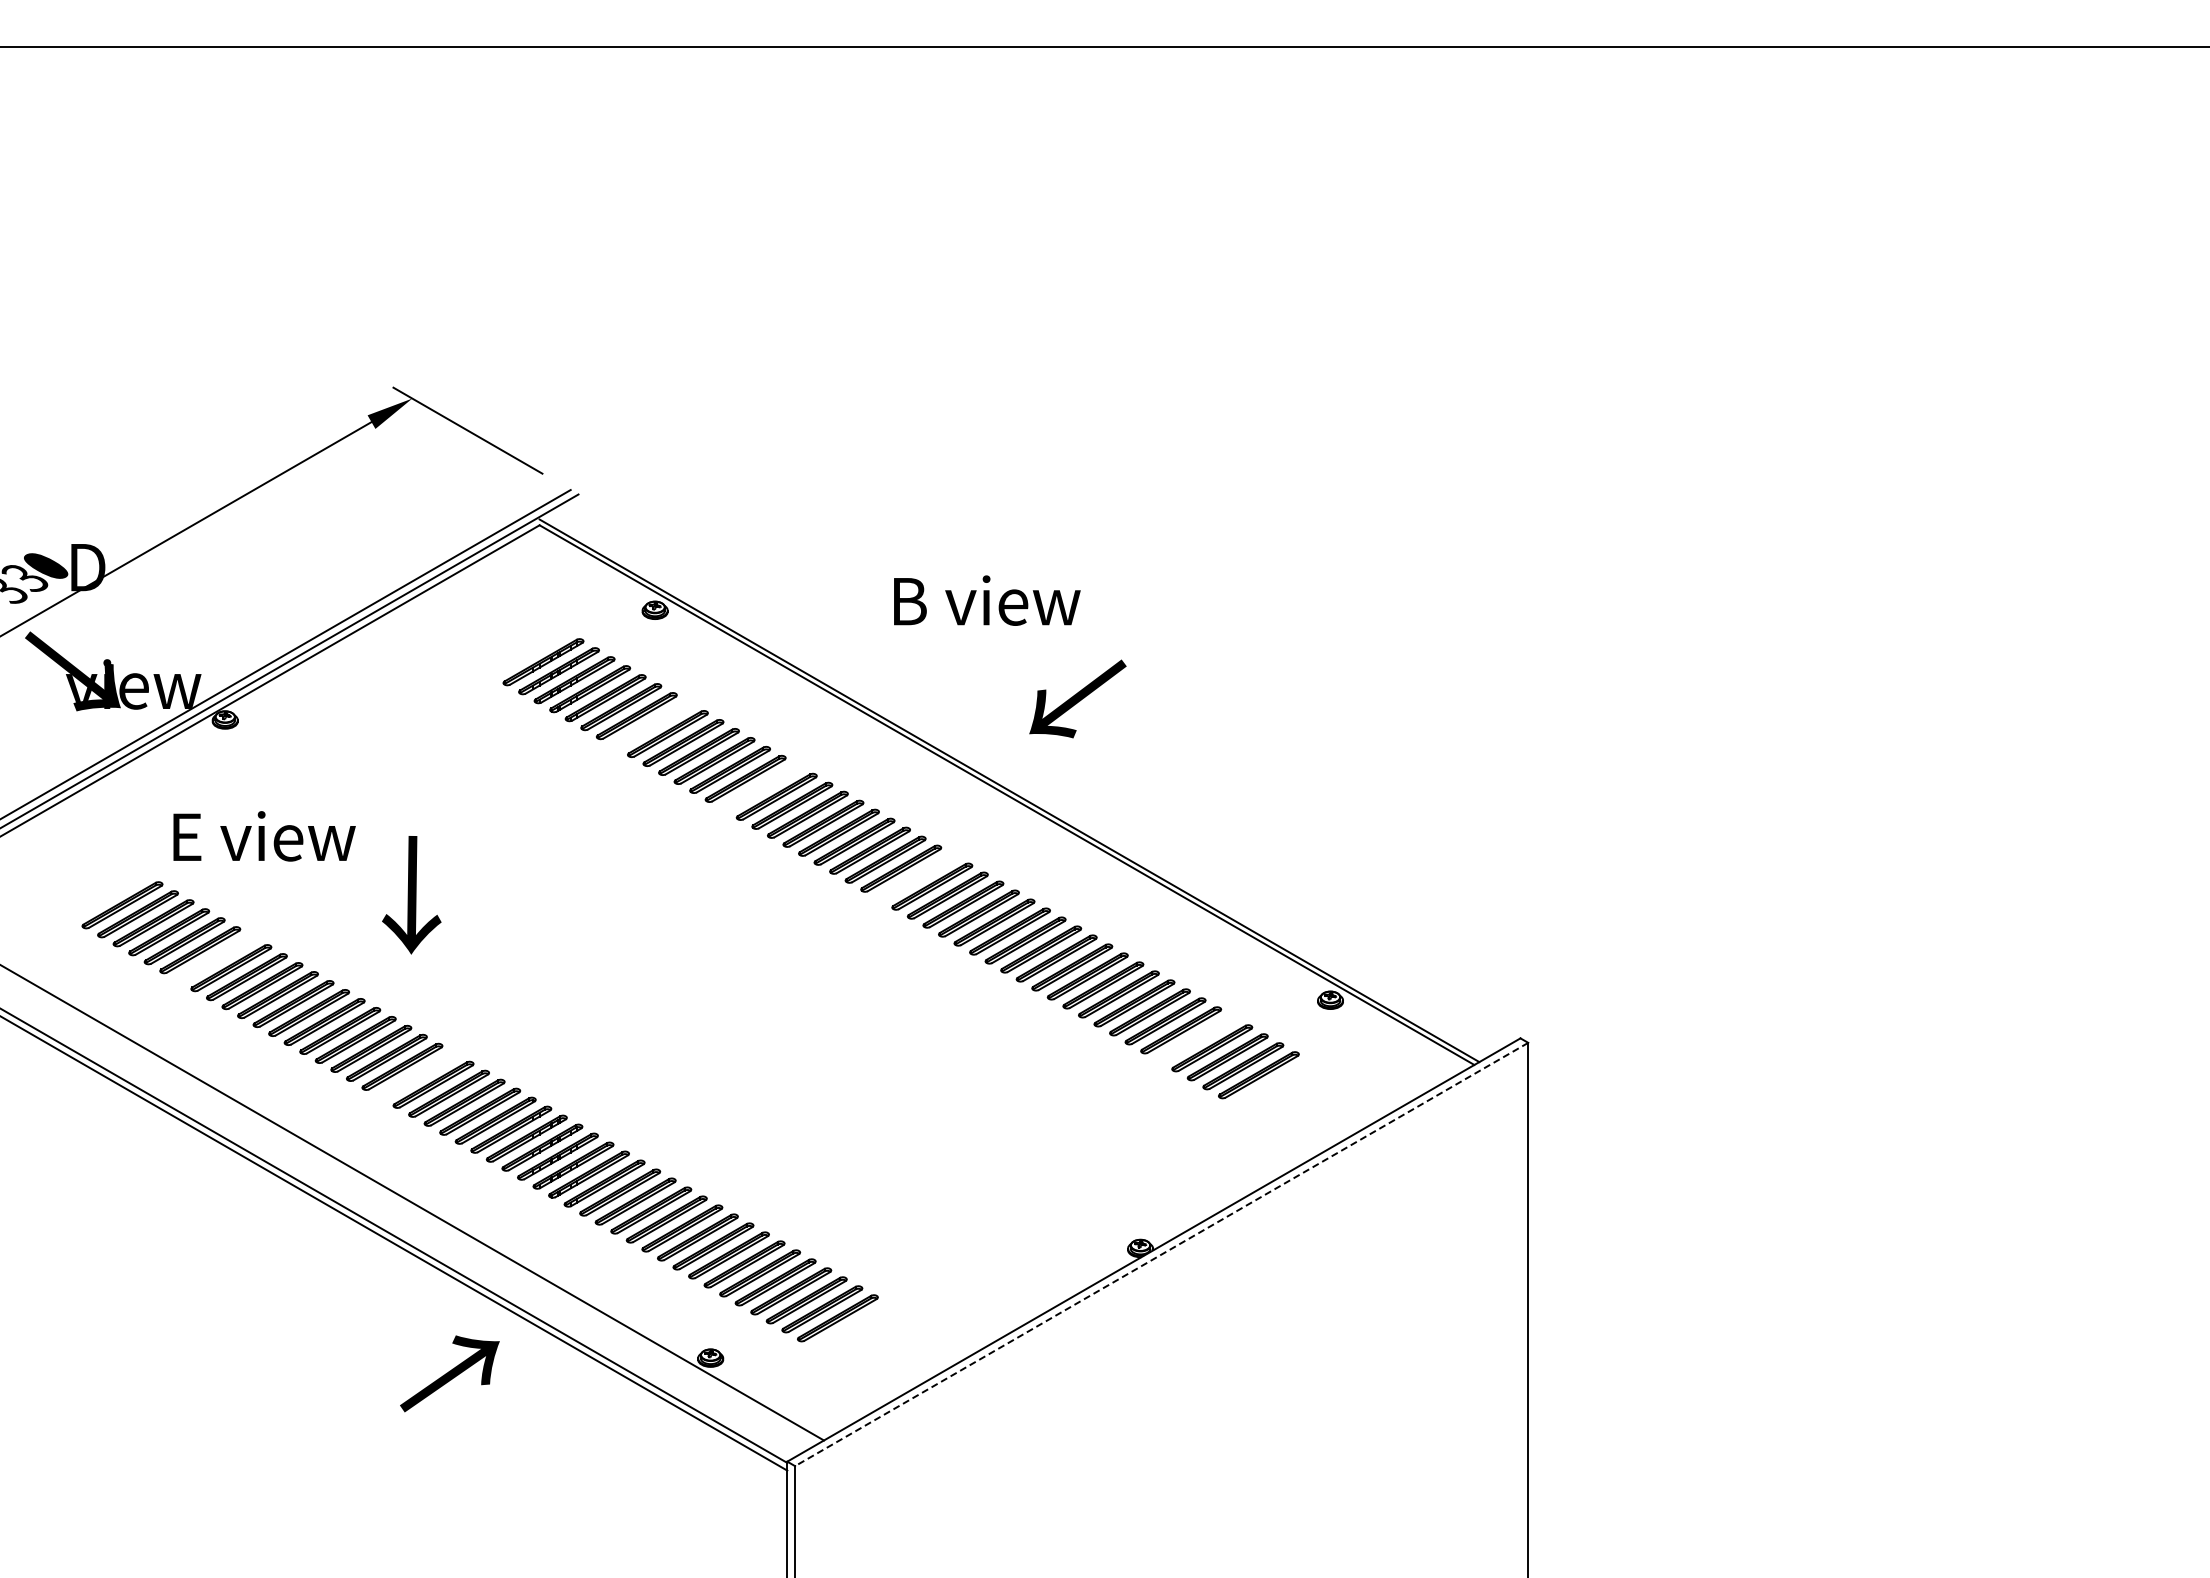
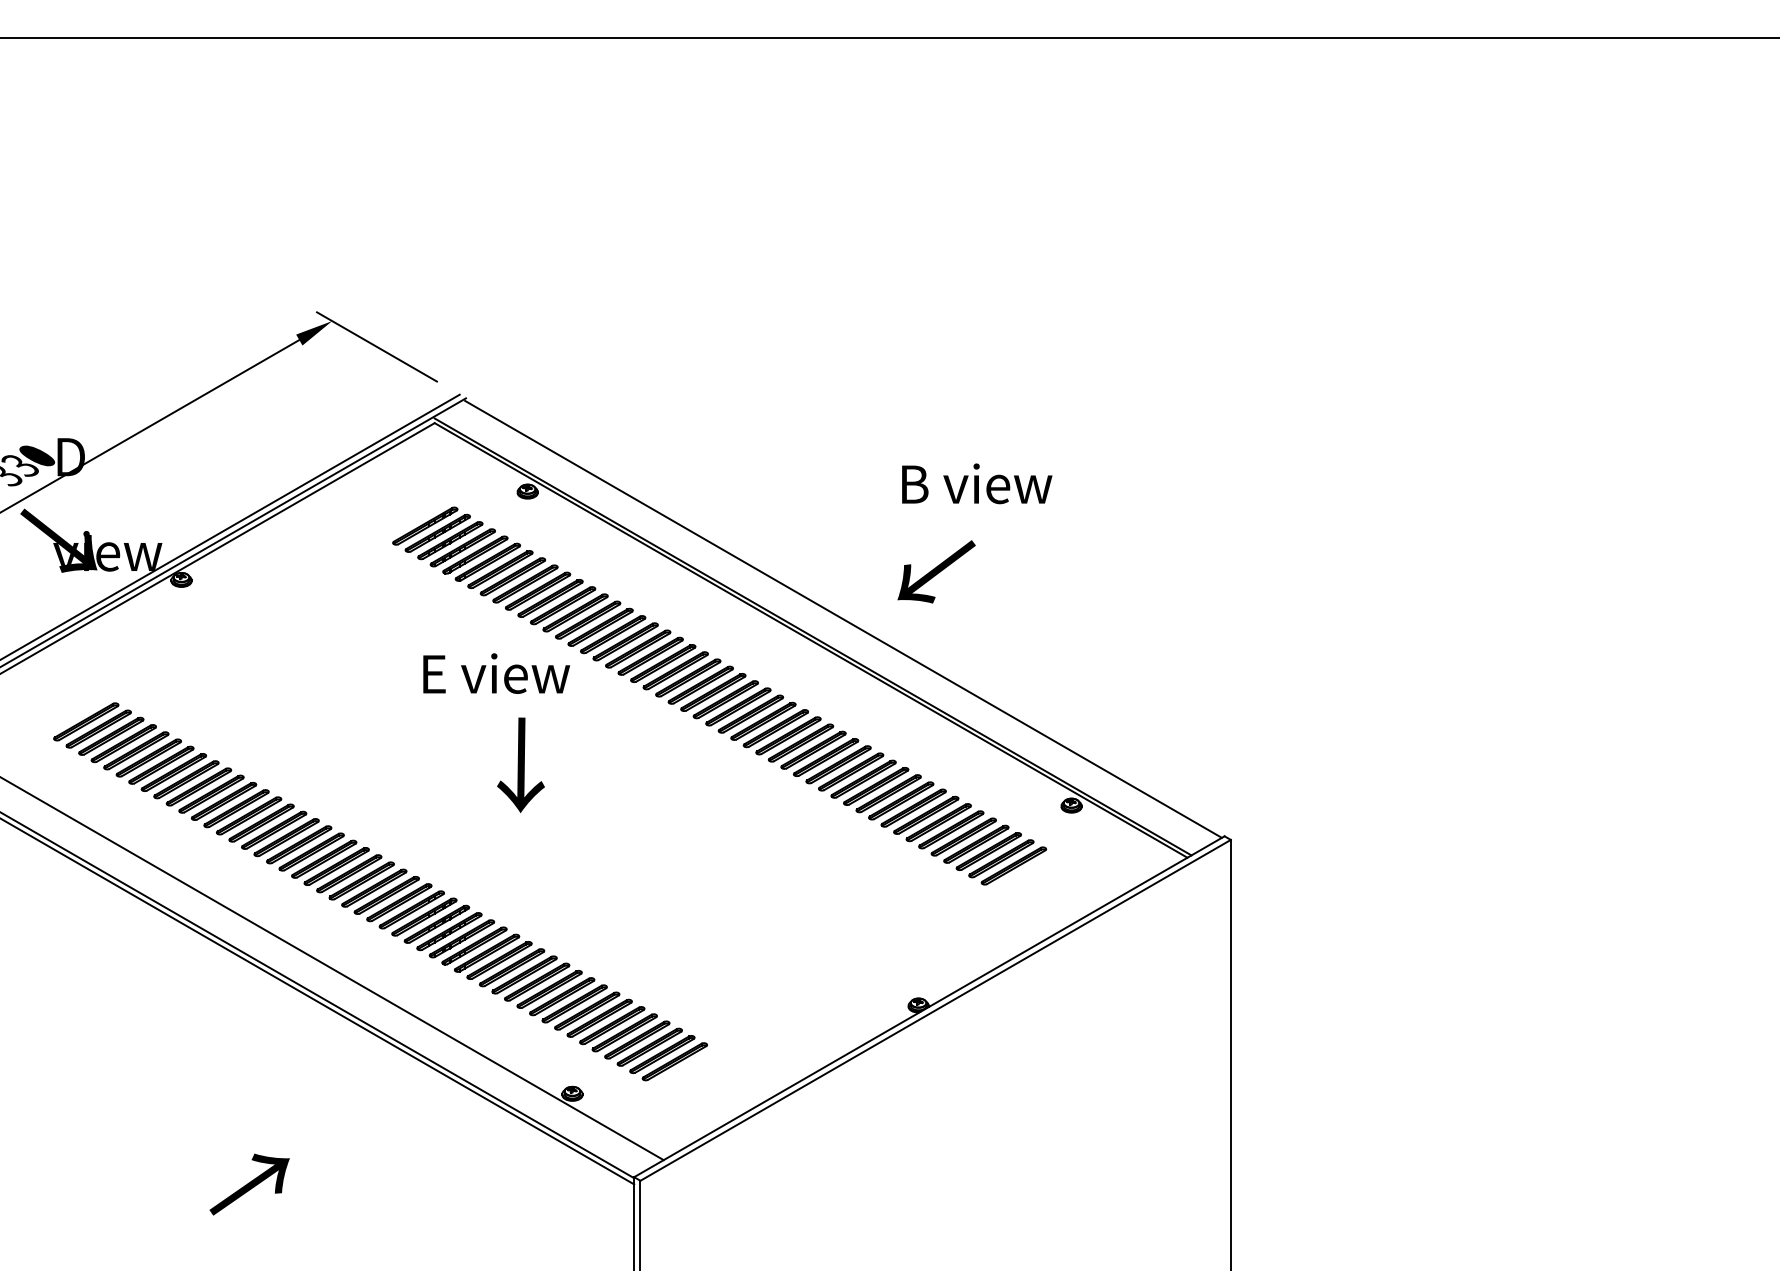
text: (987, 600) -> (977, 483), moved
part: (527, 653) -> (424, 526), added
text: (1077, 698) -> (936, 571), moved
part: (652, 725) -> (525, 584), added
line: (1047, 768) -> (843, 618), added
part: (761, 787) -> (613, 634), added
text: (264, 836) -> (496, 673), moved
part: (916, 877) -> (738, 706), added
text: (411, 895) -> (520, 765), moved
part: (106, 896) -> (85, 722), added
part: (215, 959) -> (173, 772), added
part: (1196, 1039) -> (963, 837), added
part: (417, 1075) -> (336, 866), added
line: (1161, 1254) -> (935, 1010), dashed -> solid
text: (449, 1373) -> (249, 1184), moved

